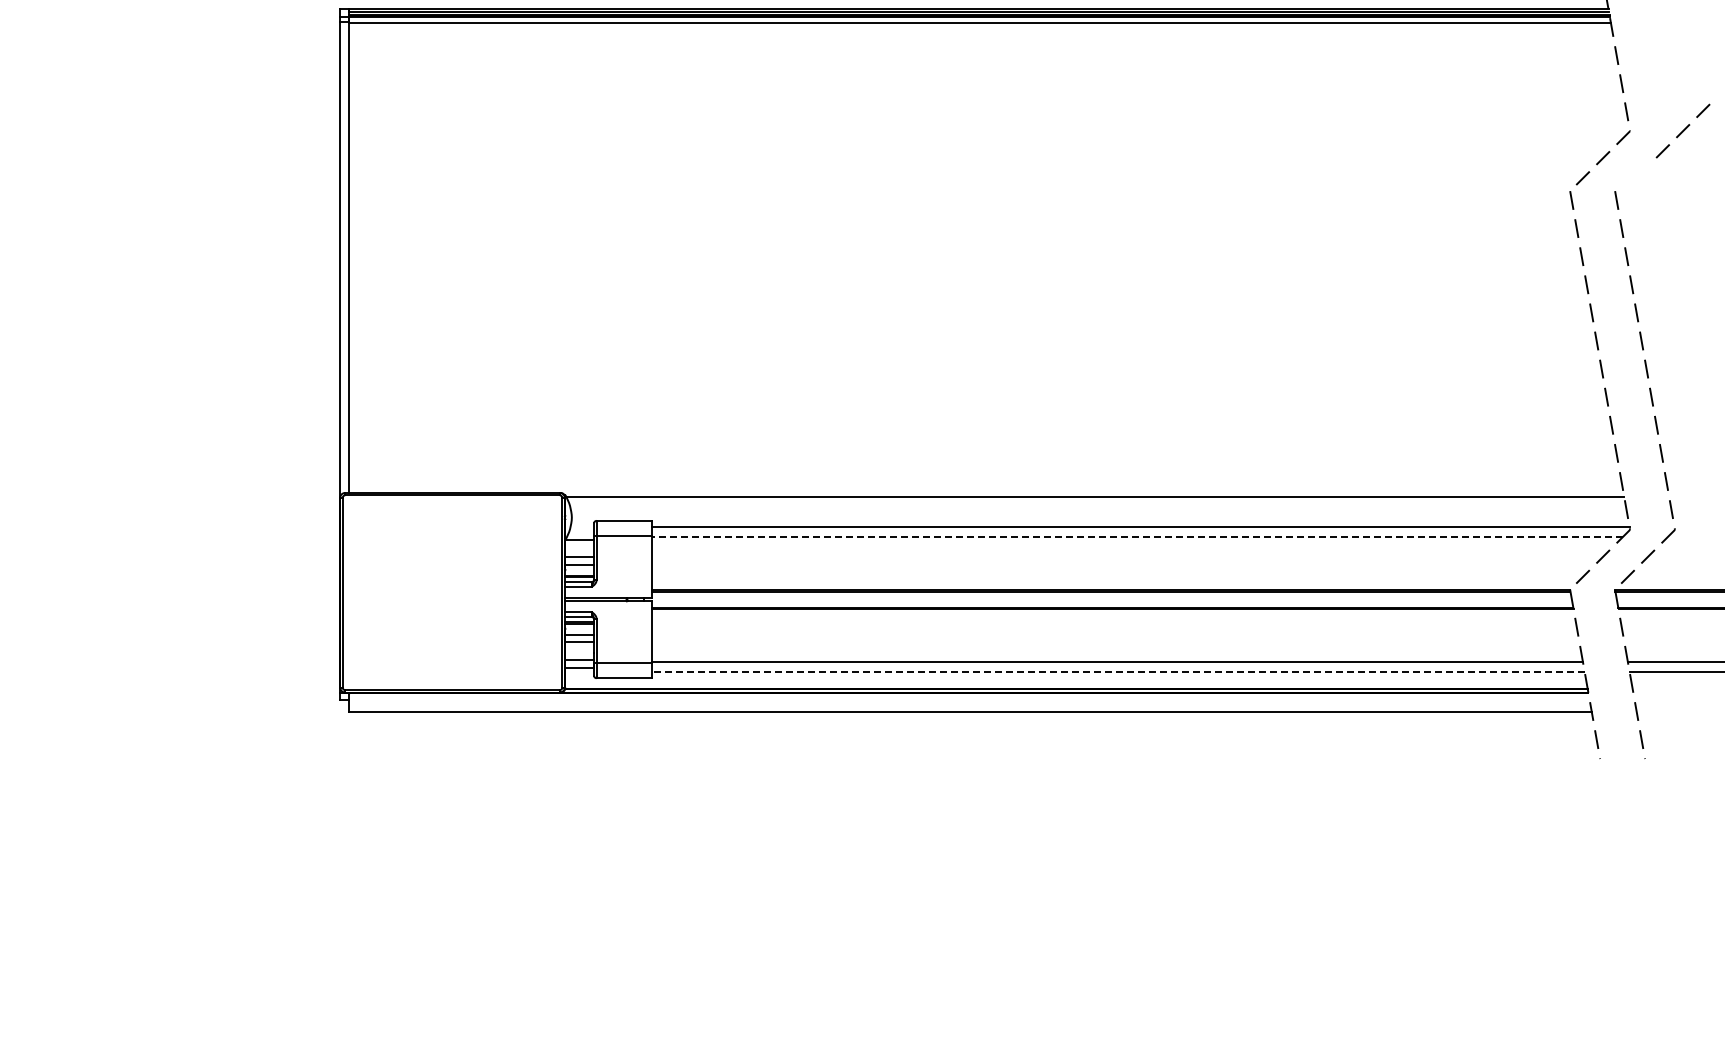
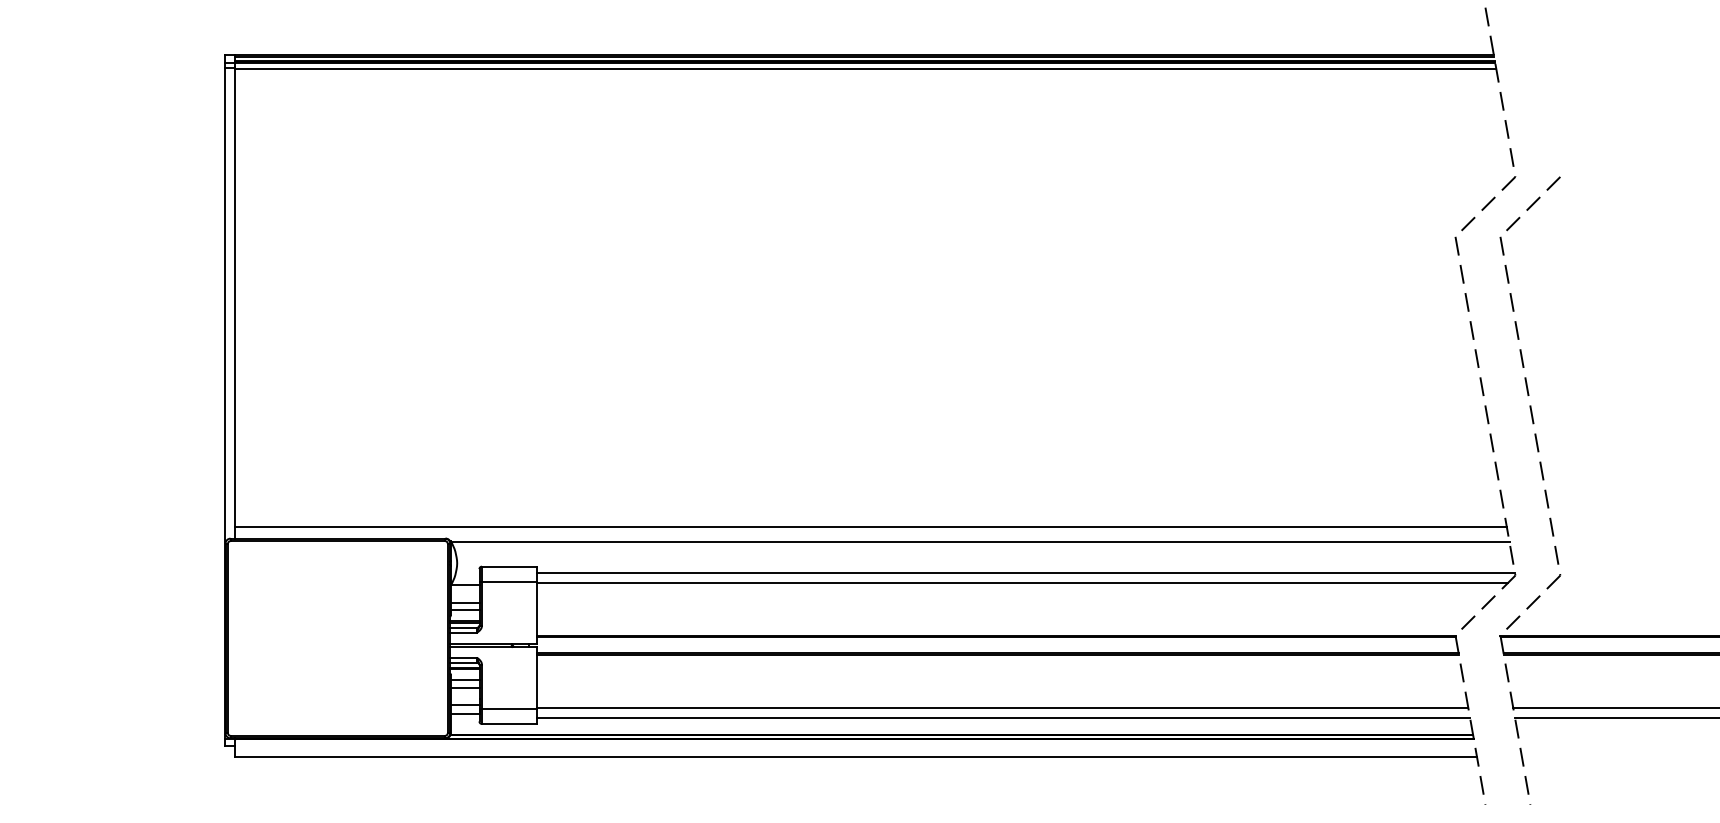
line: (1682, 130) -> (1532, 203), moved
line: (985, 480) -> (870, 526), added
line: (1137, 537) -> (1022, 583), dashed -> solid
line: (1118, 672) -> (1003, 718), dashed -> solid

